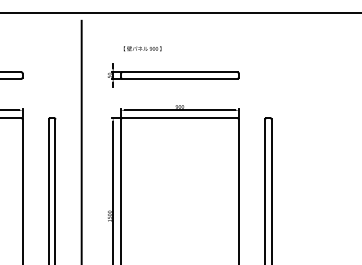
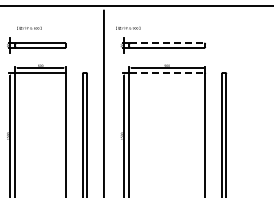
text: (143, 47) -> (128, 27), moved
line: (180, 72) -> (167, 43), solid -> dashed
line: (180, 117) -> (167, 72), solid -> dashed

